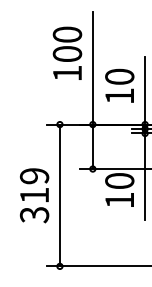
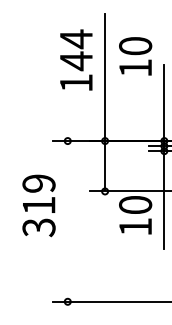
text: (67, 44) -> (76, 50), 100 -> 144
text: (119, 85) -> (135, 55), moved
text: (34, 195) -> (38, 205), moved
line: (59, 195) -> (67, 221), removed

